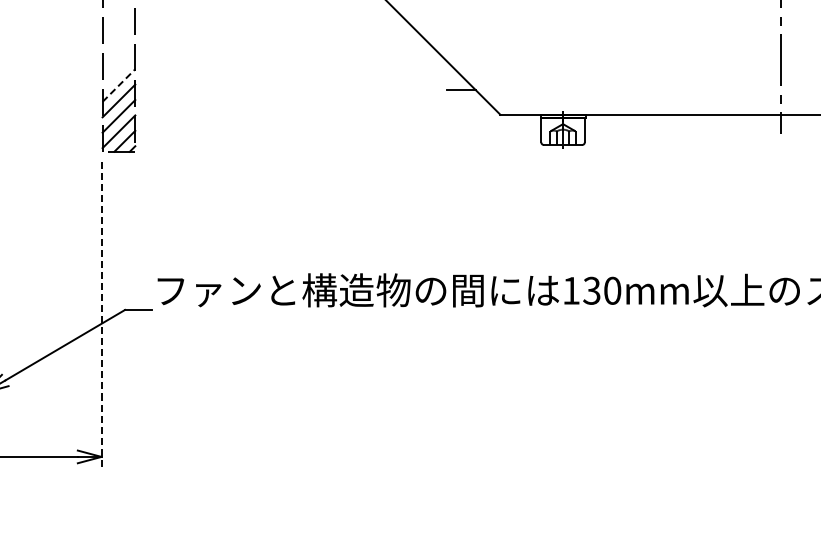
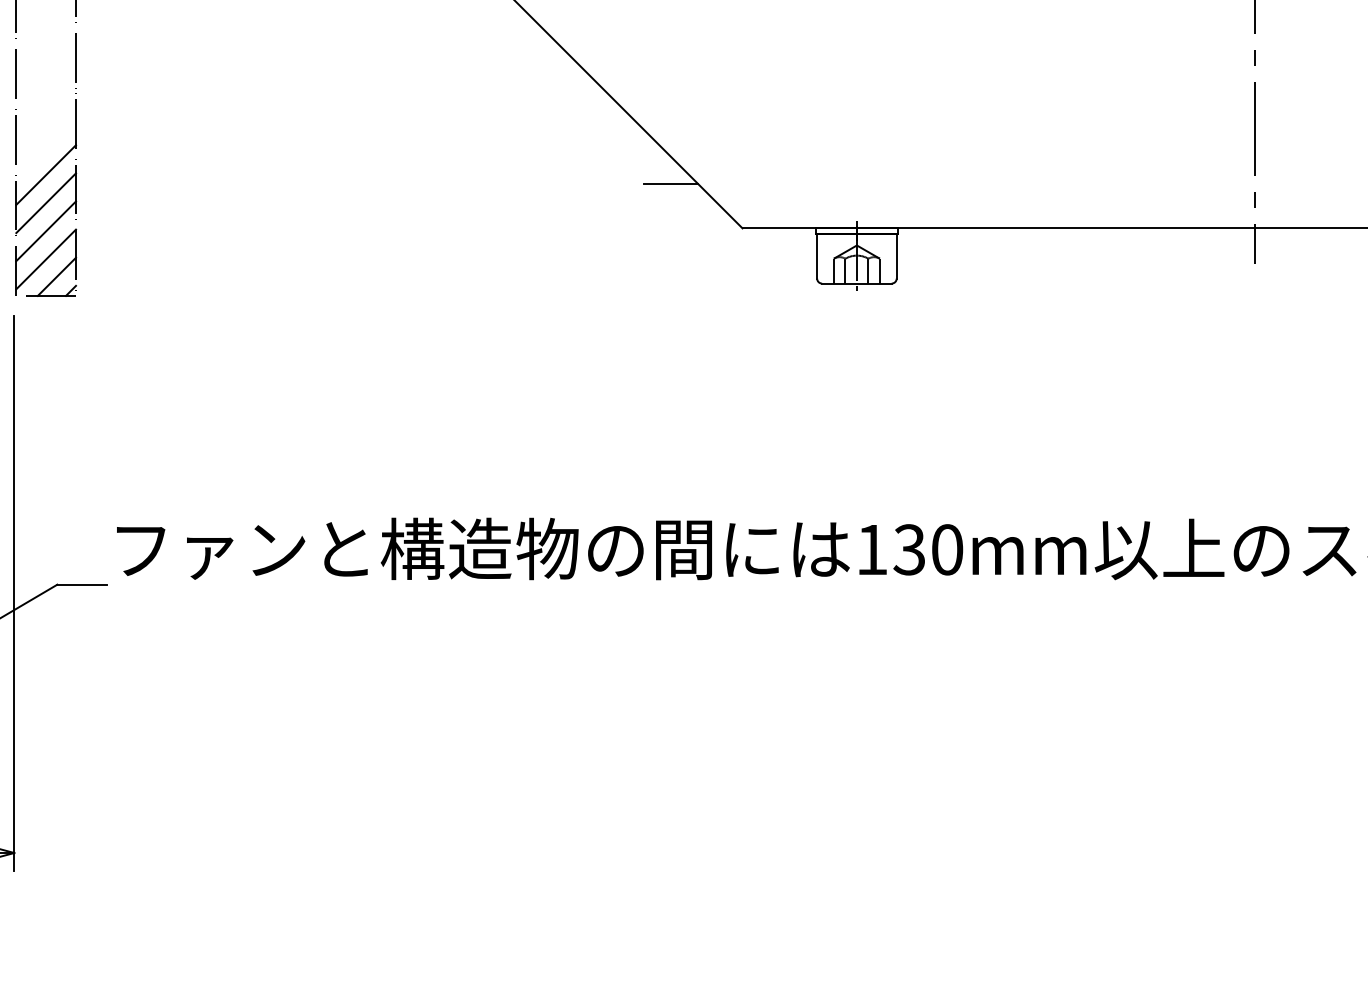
line: (119, 85) -> (47, 174), dashed -> solid
line: (101, 315) -> (14, 594), dashed -> solid

